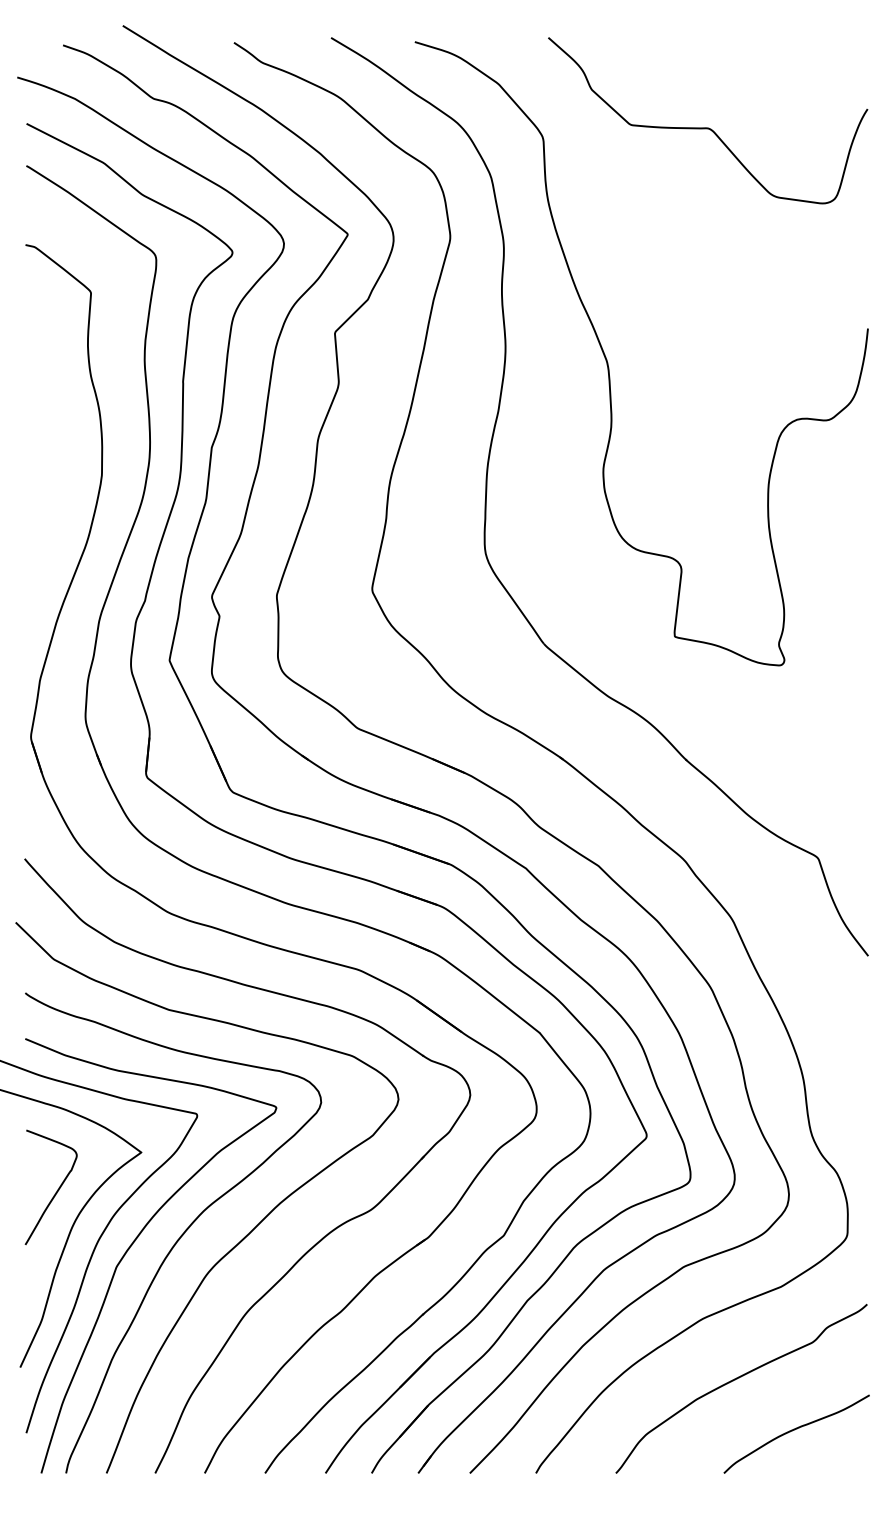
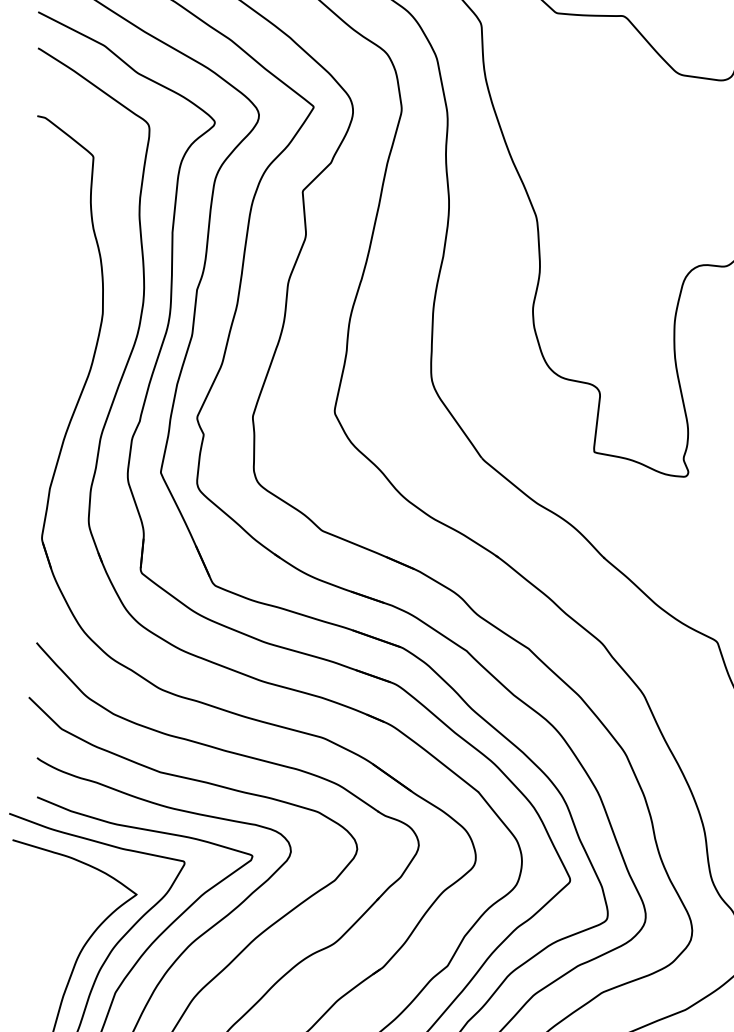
curve: (55, 1192) -> (62, 928), removed

